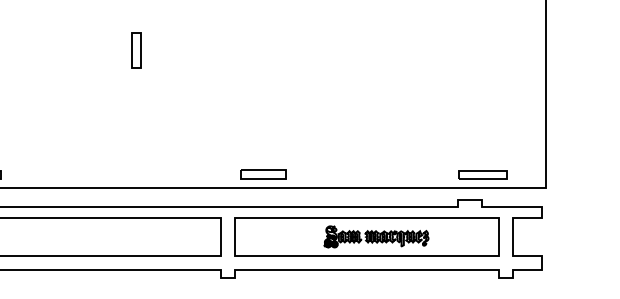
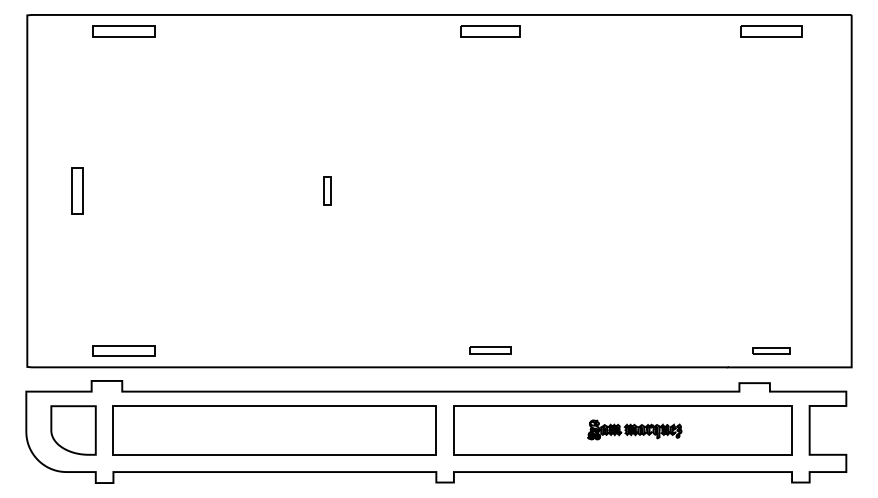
part: (136, 49) -> (327, 190), size x0.6
part: (263, 174) -> (490, 350), size x0.7
part: (483, 174) -> (771, 350), size x0.6
part: (376, 236) -> (634, 429), size x0.7

